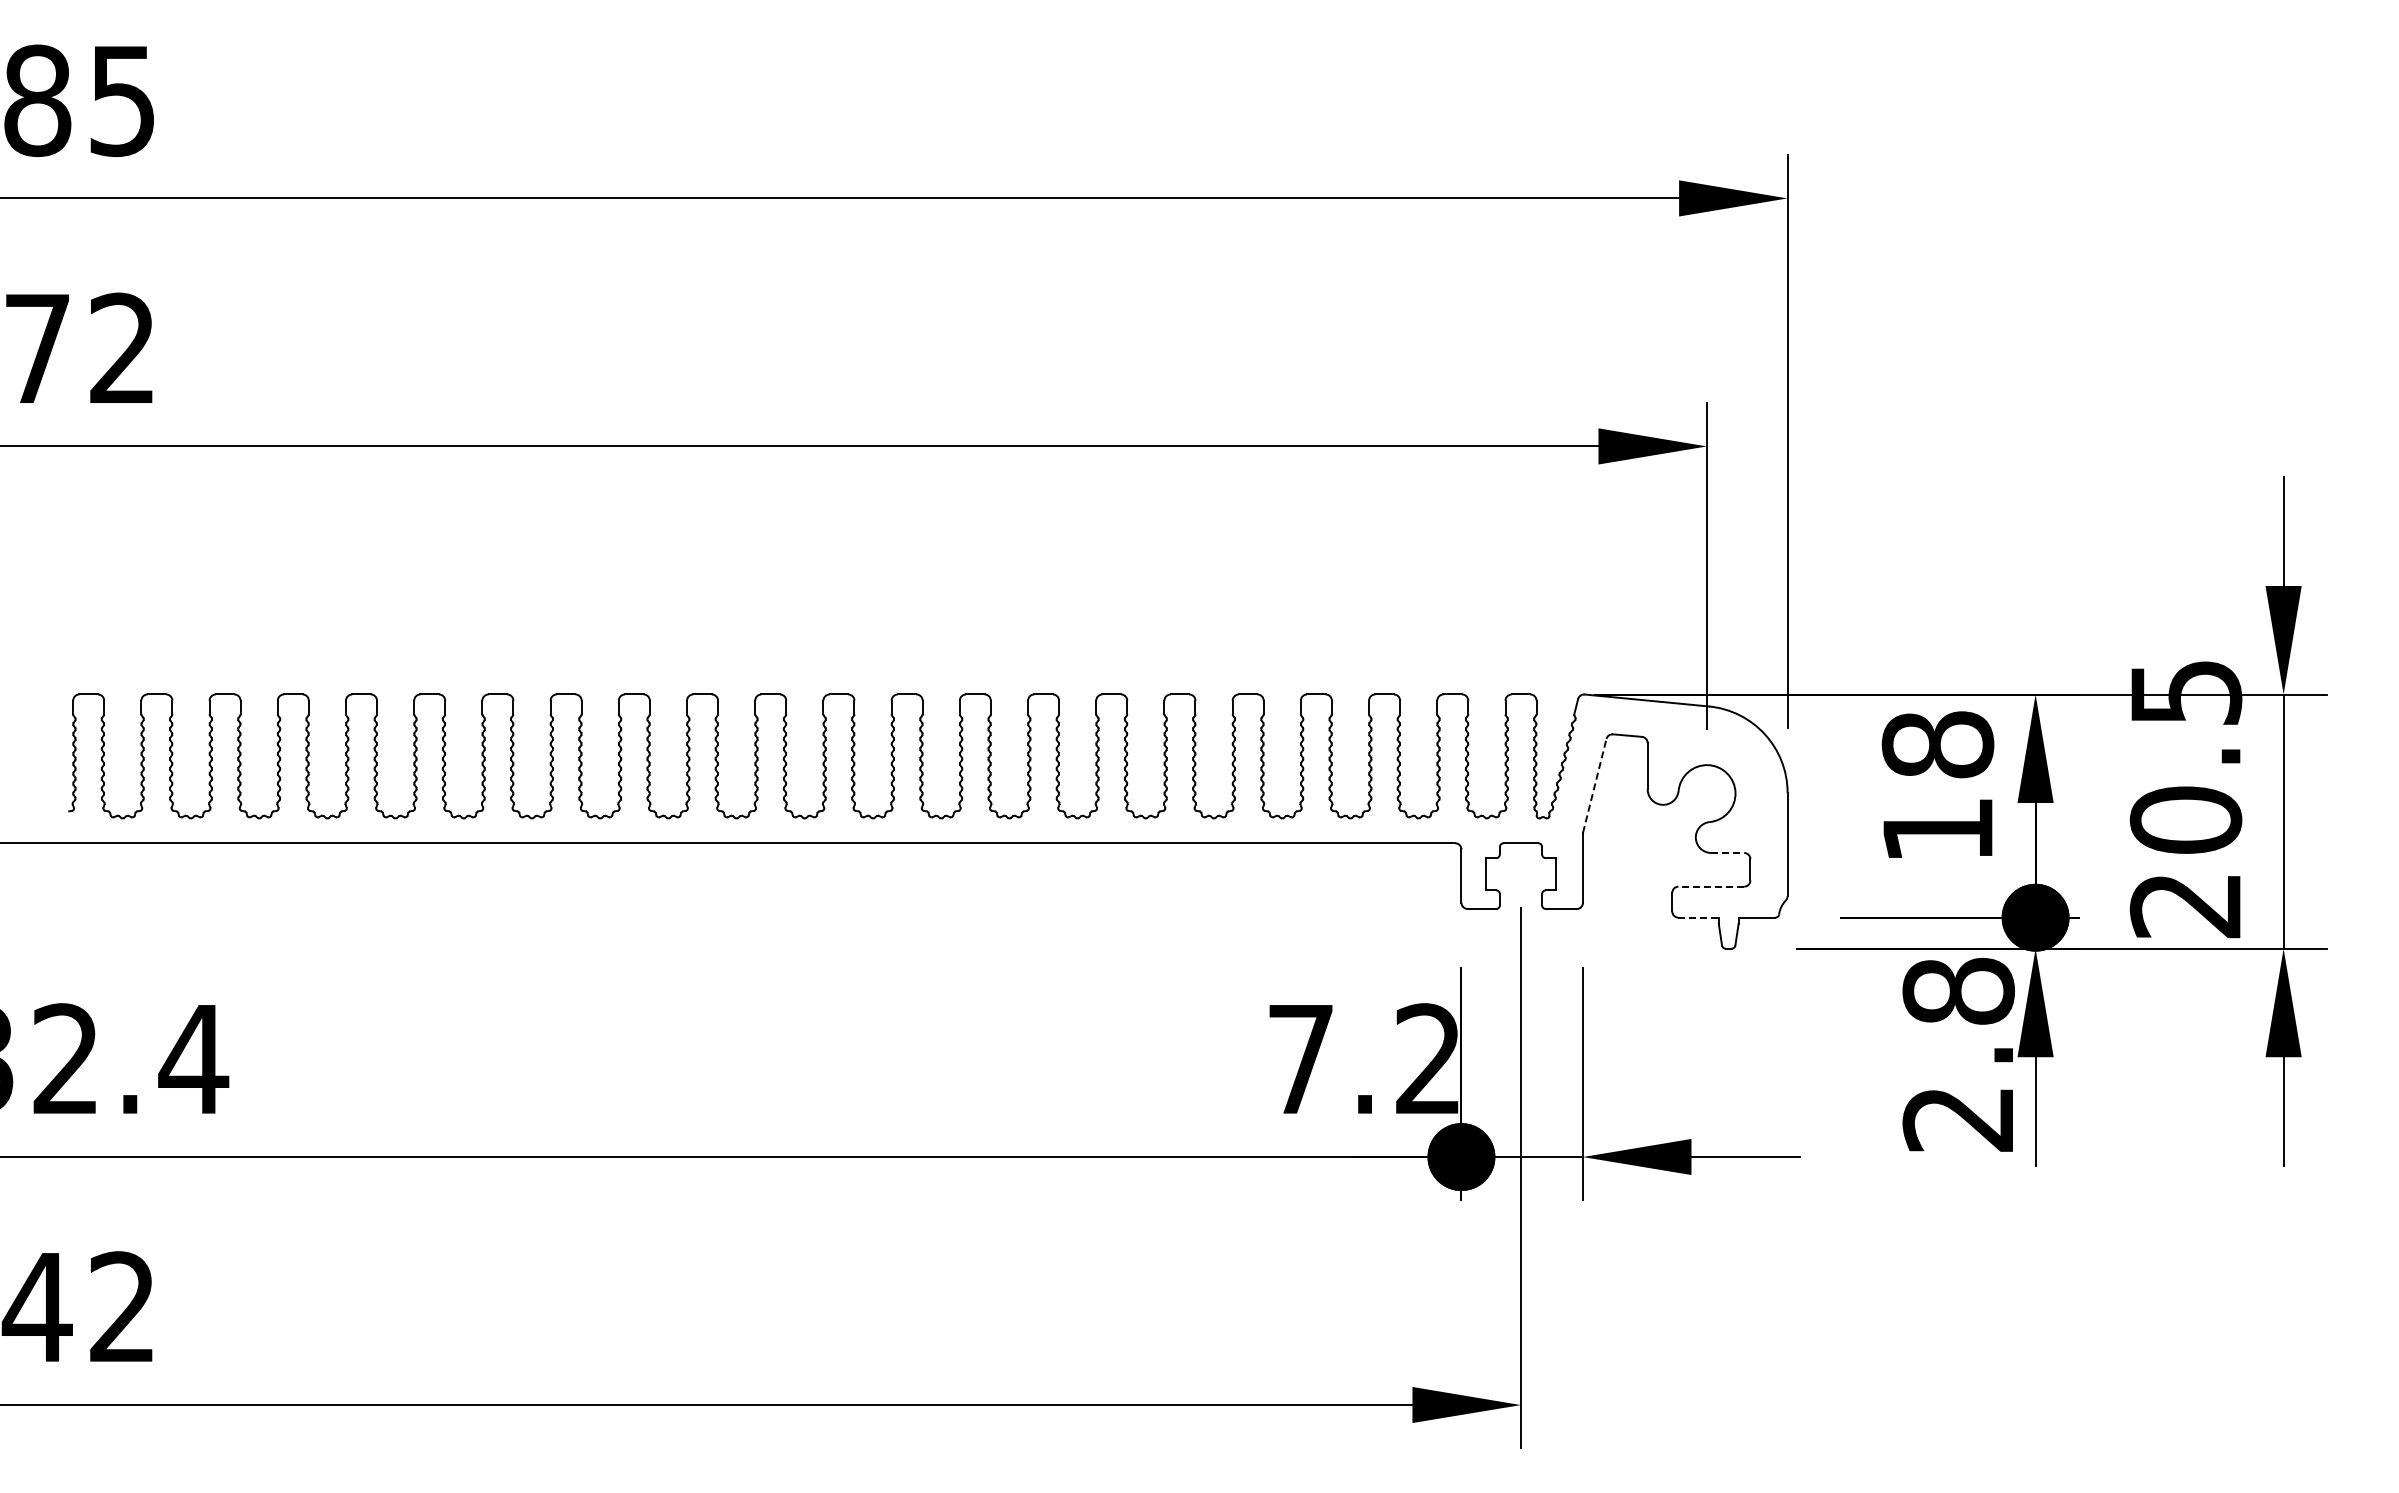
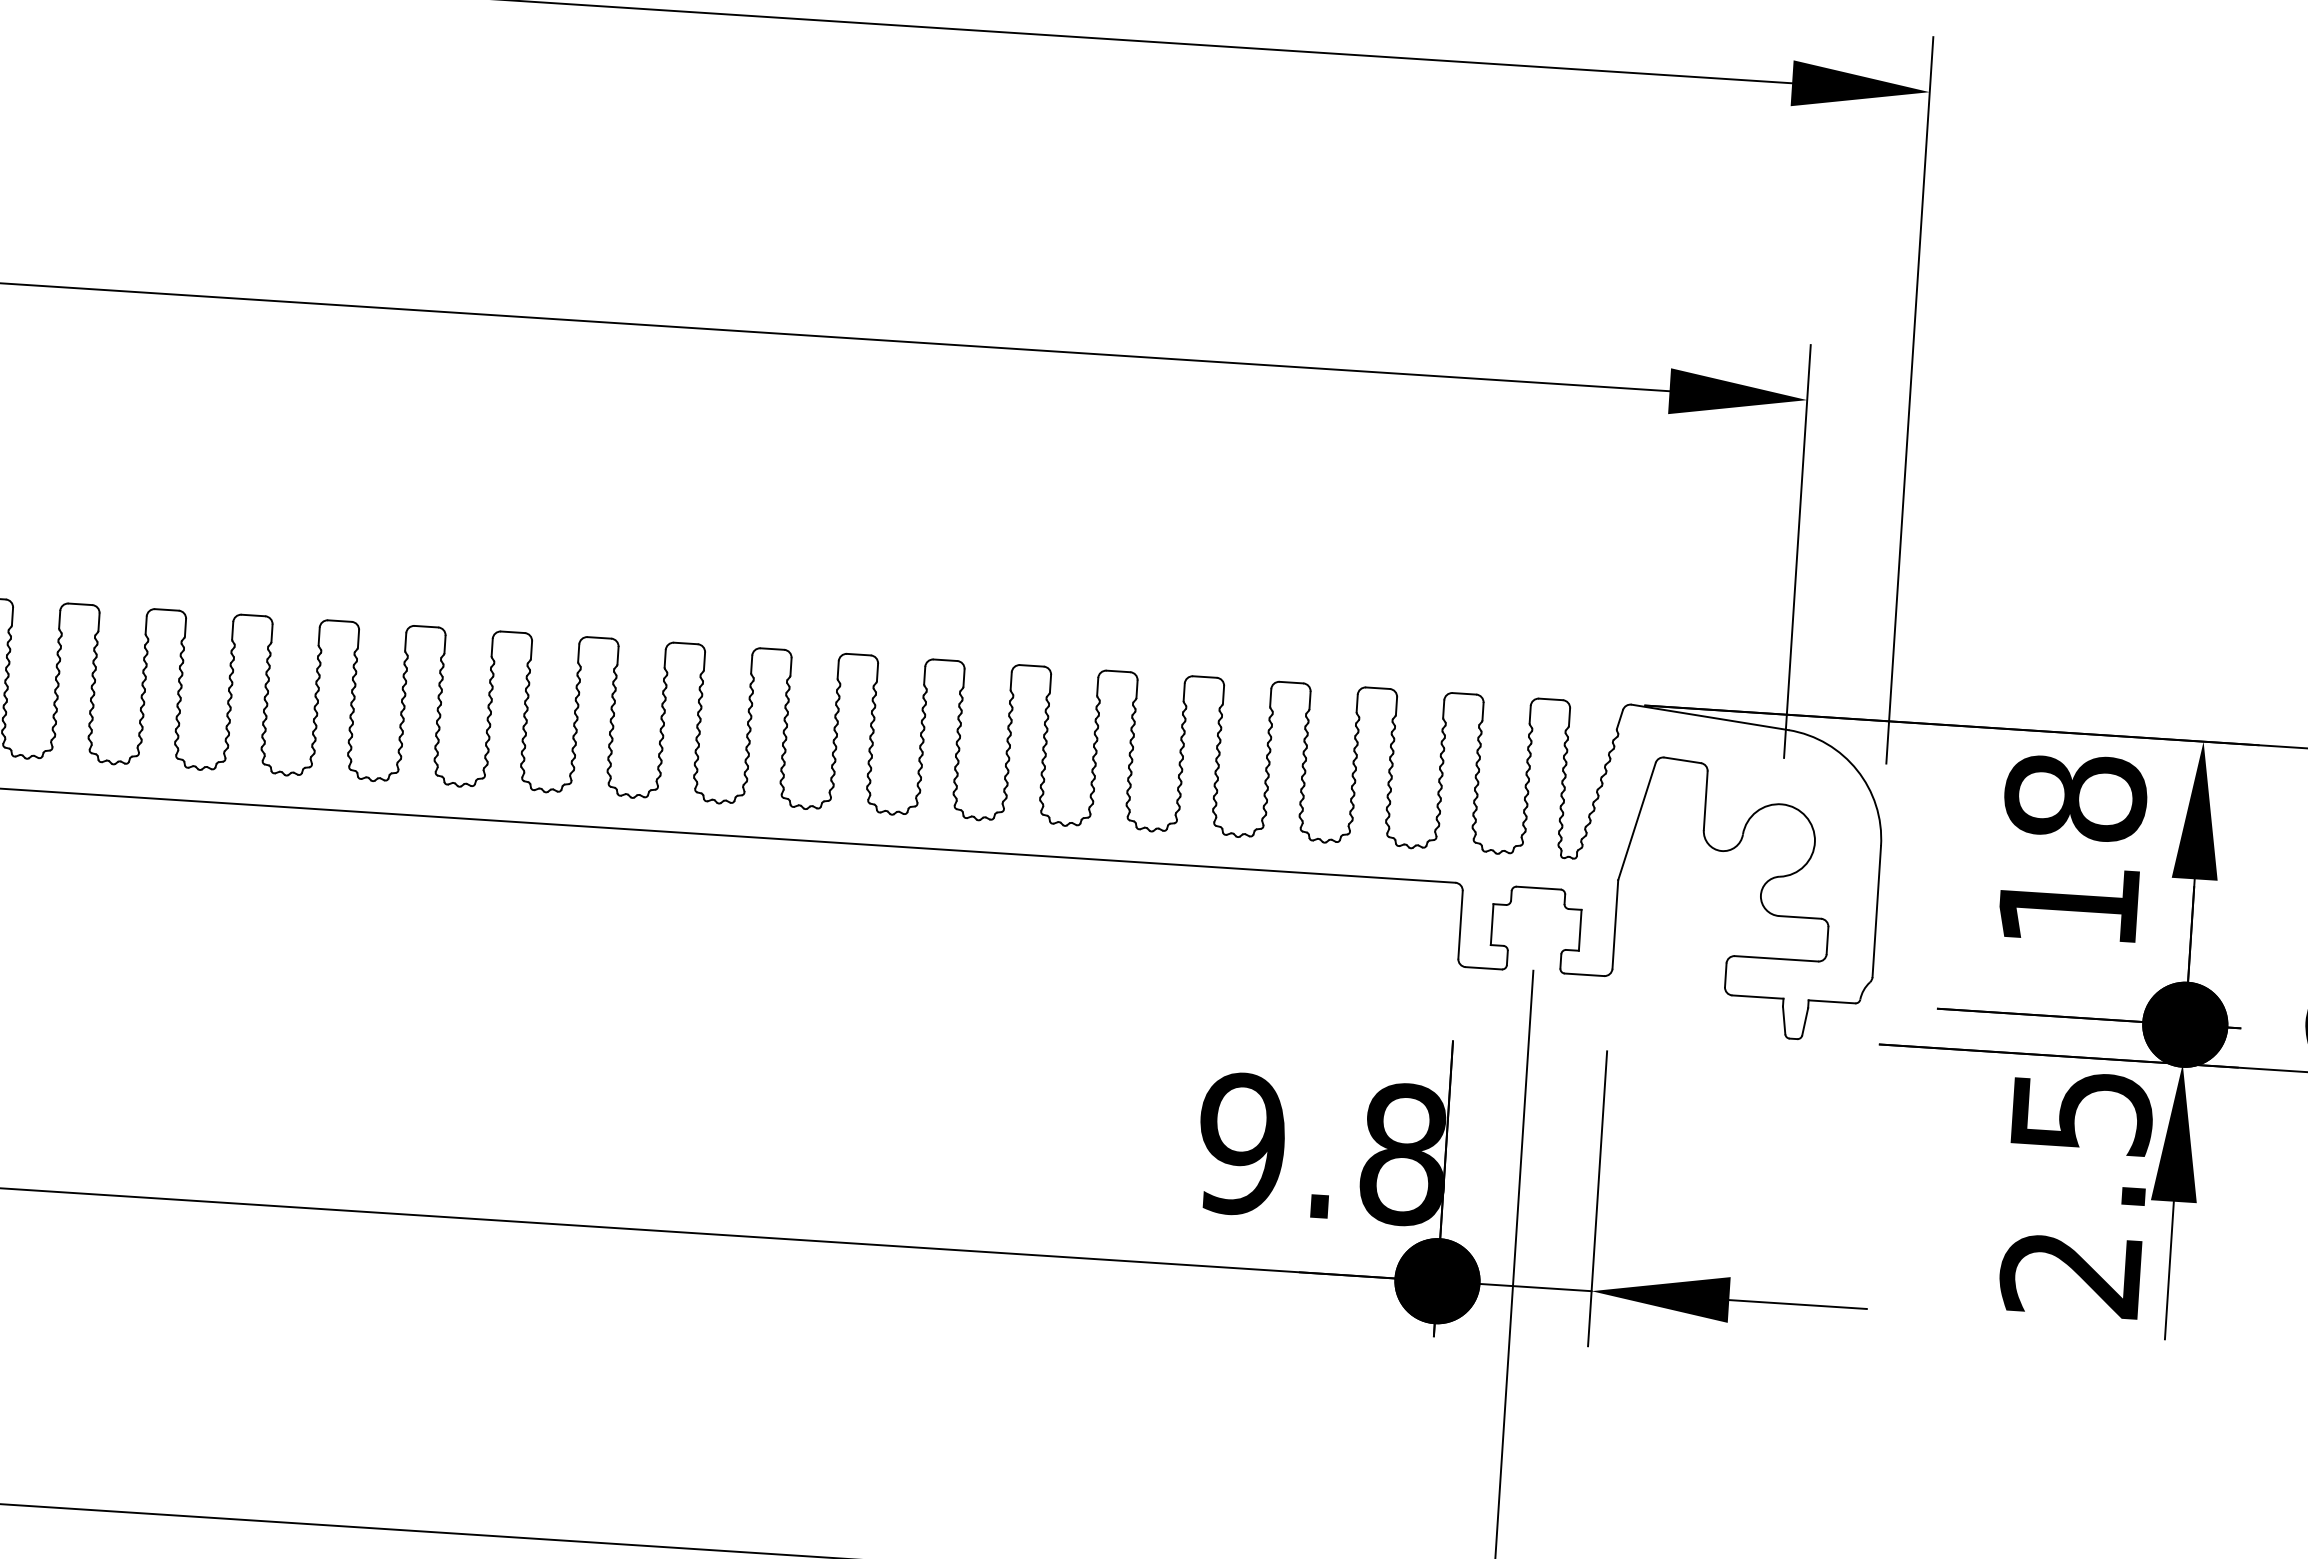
line: (1594, 785) -> (1636, 820), dashed -> solid
line: (1728, 852) -> (1801, 916), dashed -> solid
line: (1711, 886) -> (1776, 958), dashed -> solid
line: (1699, 917) -> (1759, 996), dashed -> solid
text: (1958, 990) -> (2081, 1110), 2.8 -> 2.5
text: (1364, 1059) -> (1322, 1149), 7.2 -> 9.8

